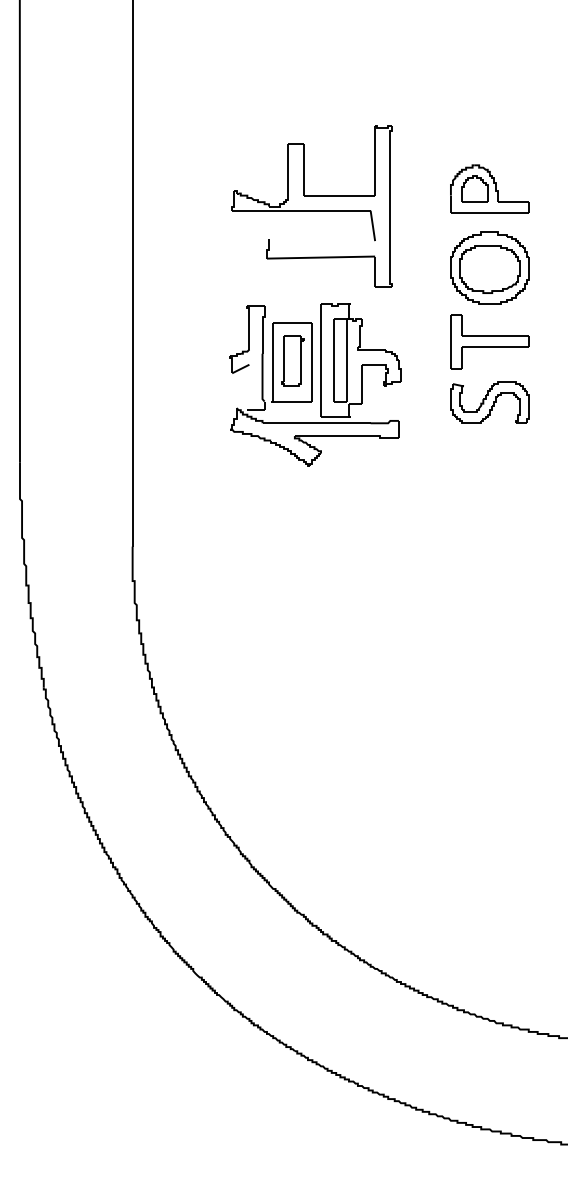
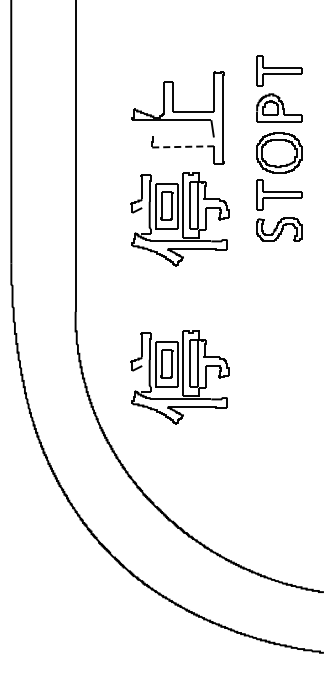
part: (490, 123) -> (279, 70), added
line: (321, 256) -> (183, 146), solid -> dashed
part: (314, 661) -> (179, 377), added

